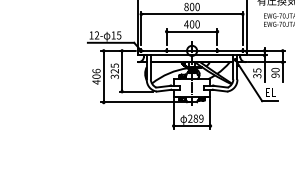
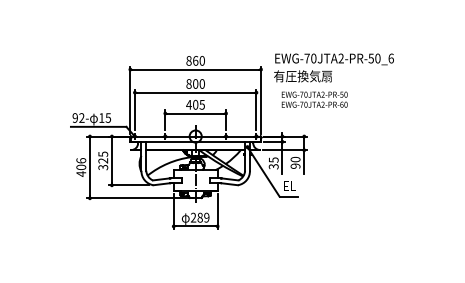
text: (196, 24) -> (201, 104), 400 -> 405
text: (90, 35) -> (74, 117), 12- -> 92-

